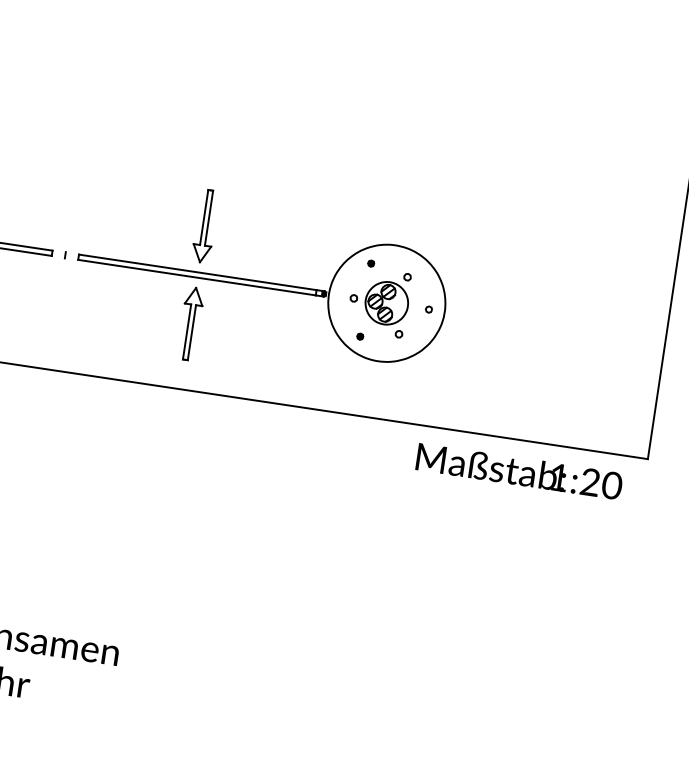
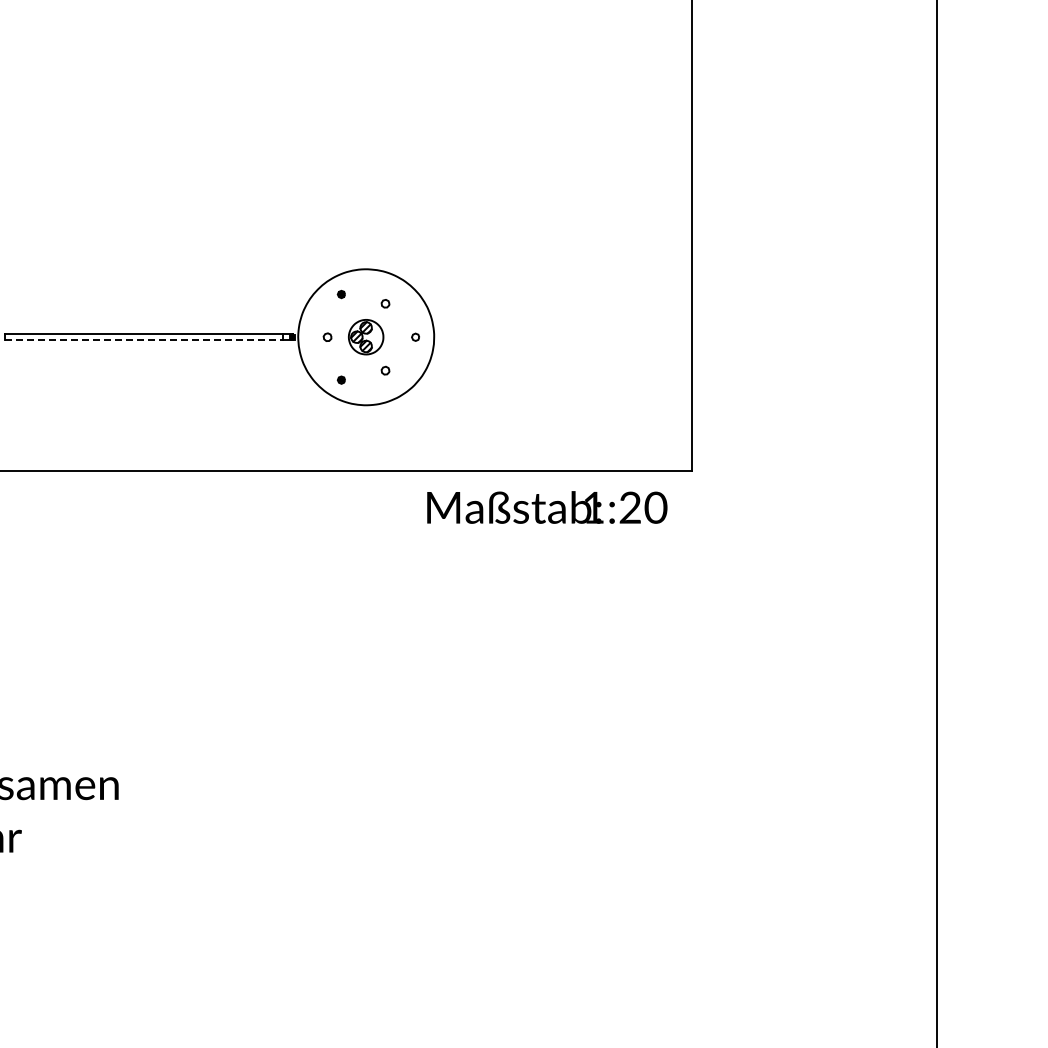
part: (205, 226) -> (144, 280), removed
line: (197, 277) -> (144, 340), solid -> dashed
part: (386, 302) -> (365, 336), size x0.7
part: (190, 323) -> (144, 394), removed

